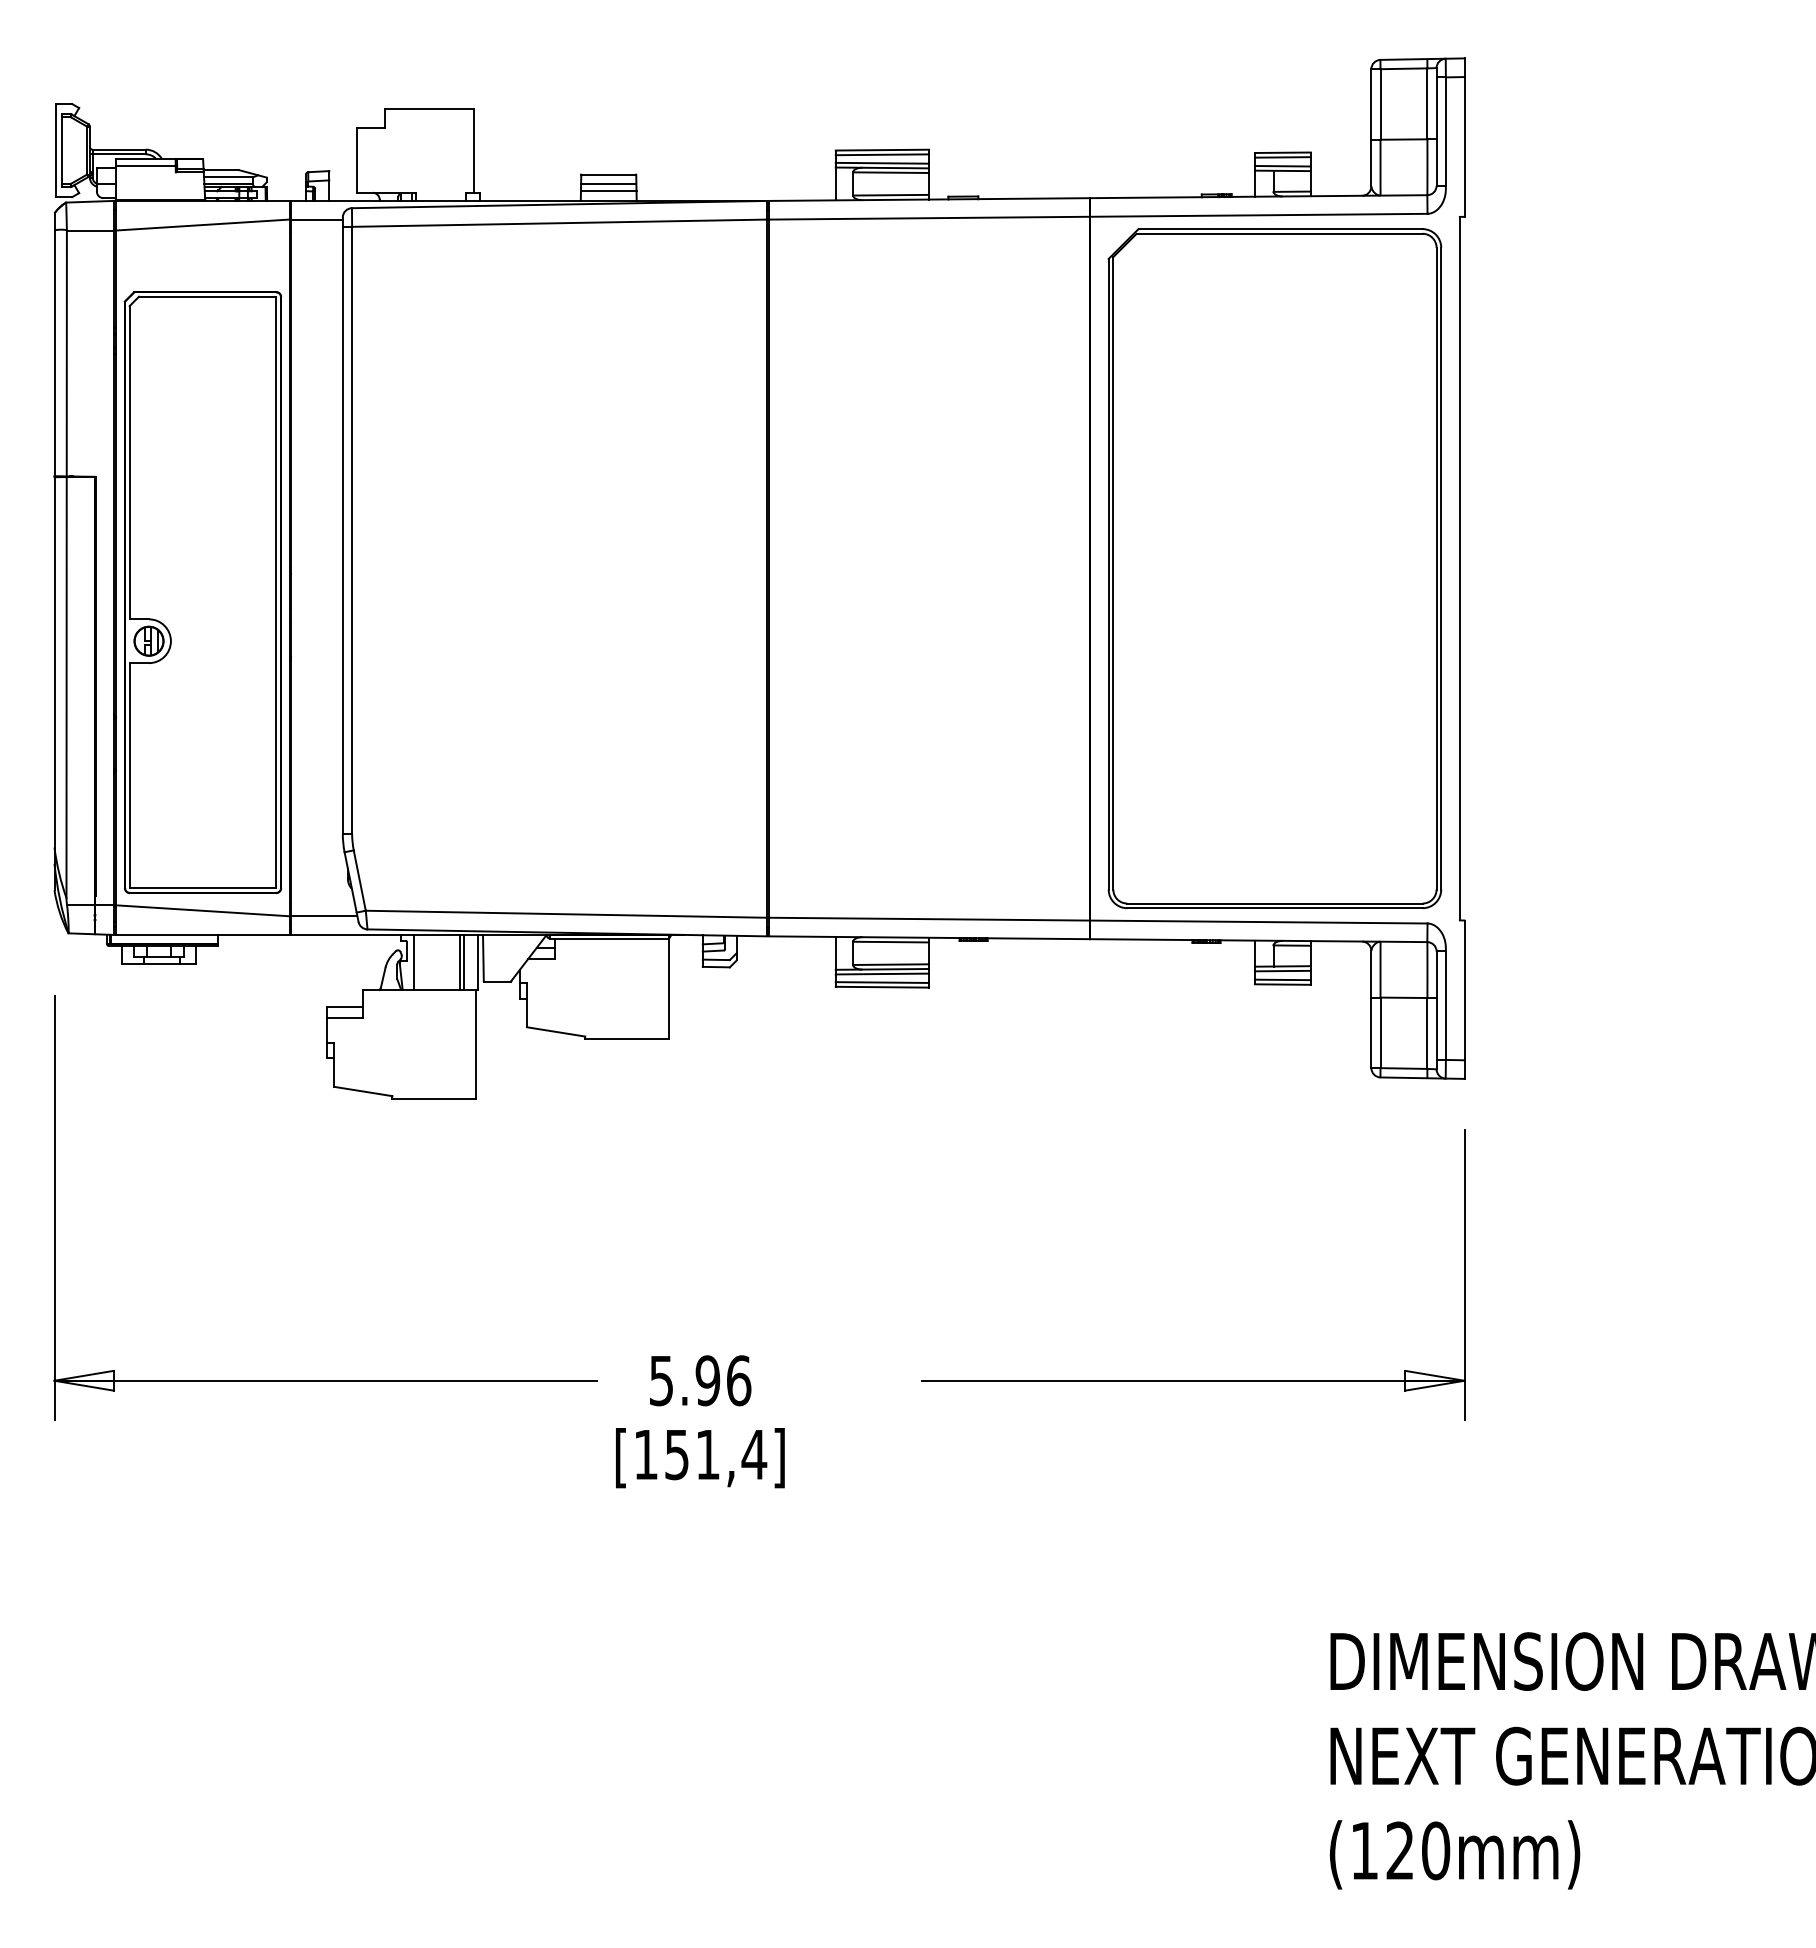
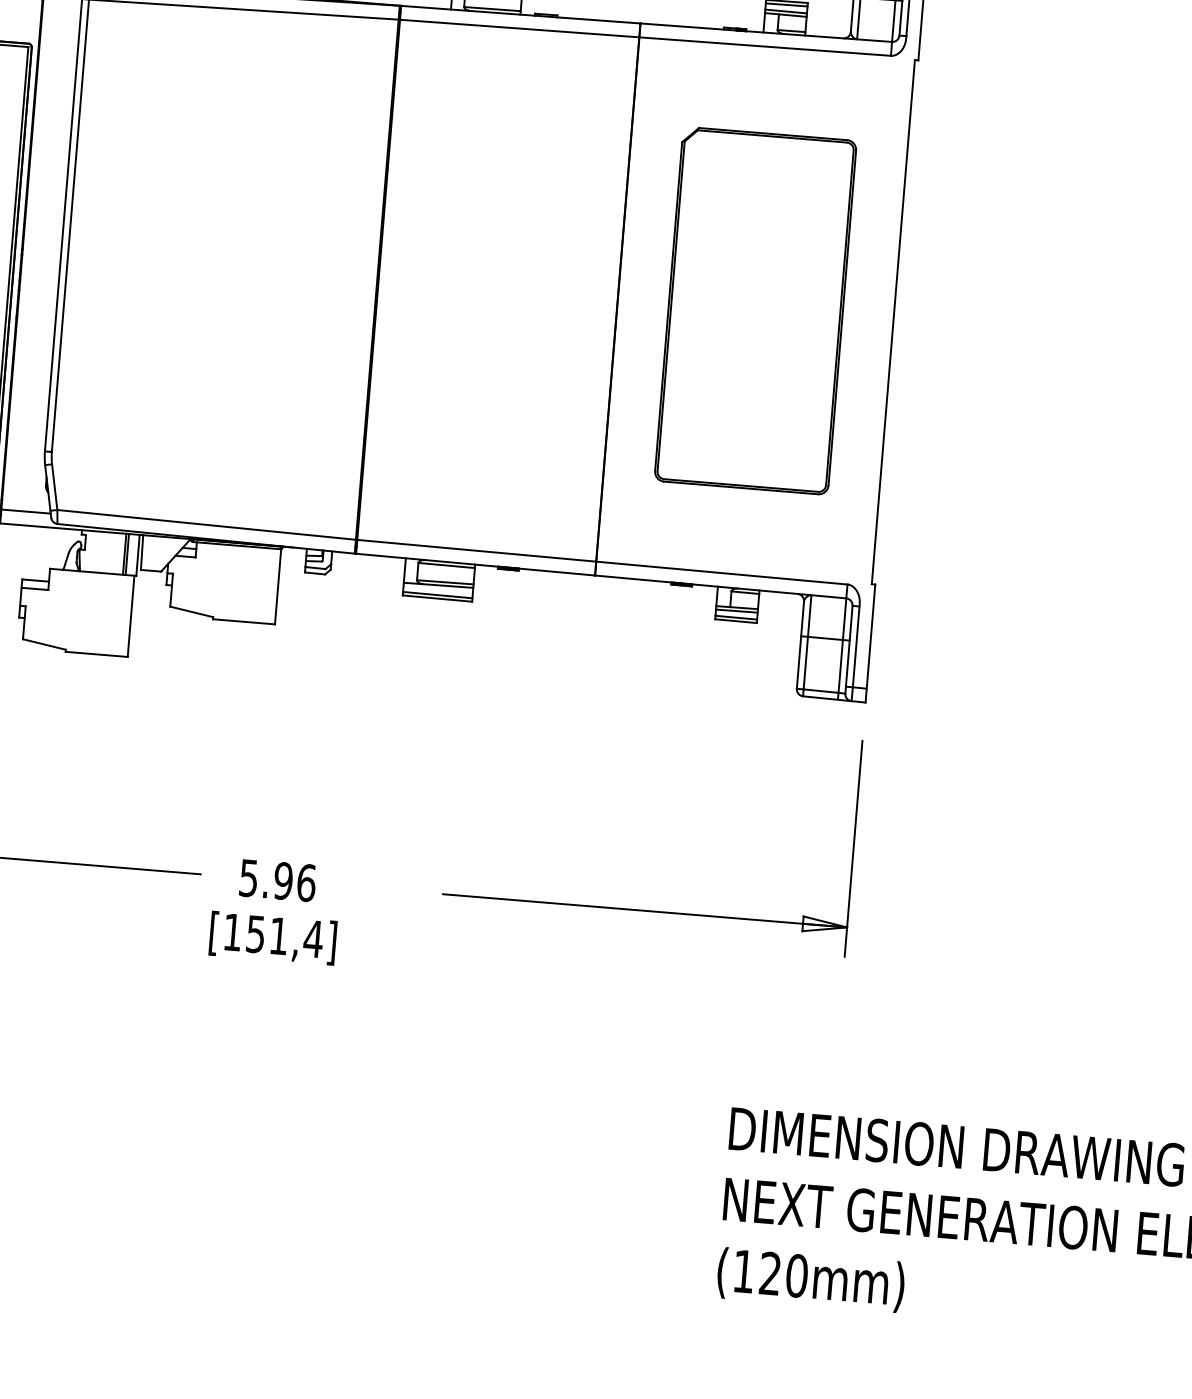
part: (1274, 568) -> (755, 310), size x0.7
line: (414, 961) -> (90, 550), removed
line: (881, 973) -> (437, 588), removed

